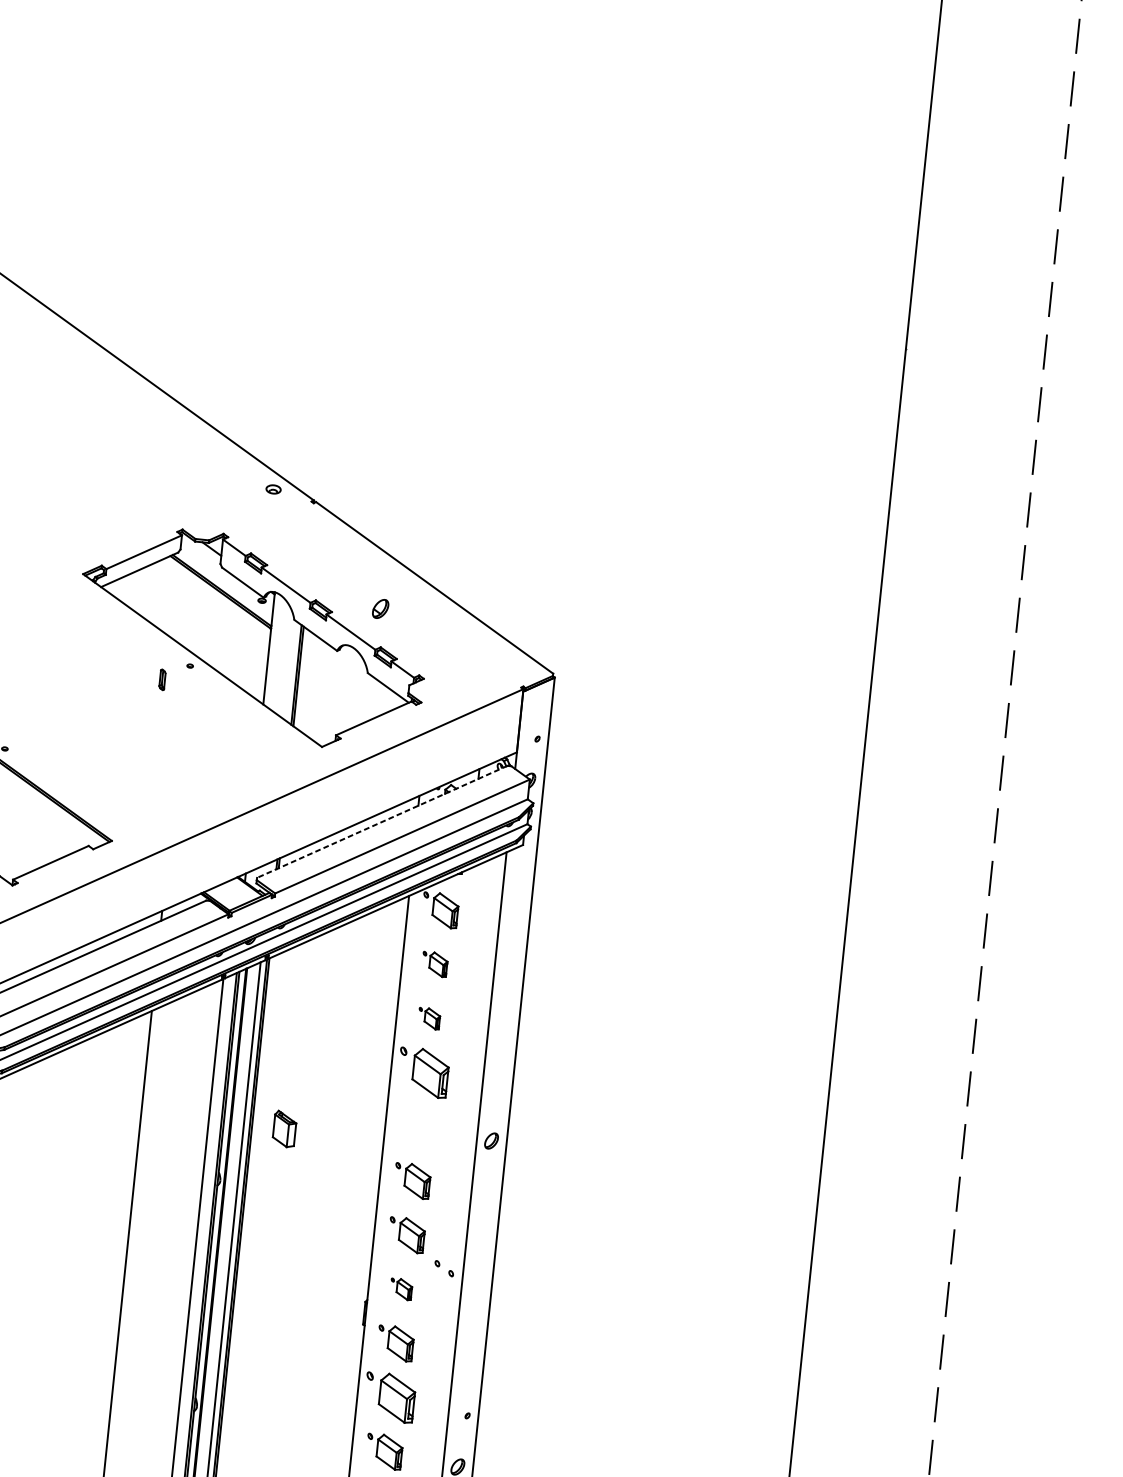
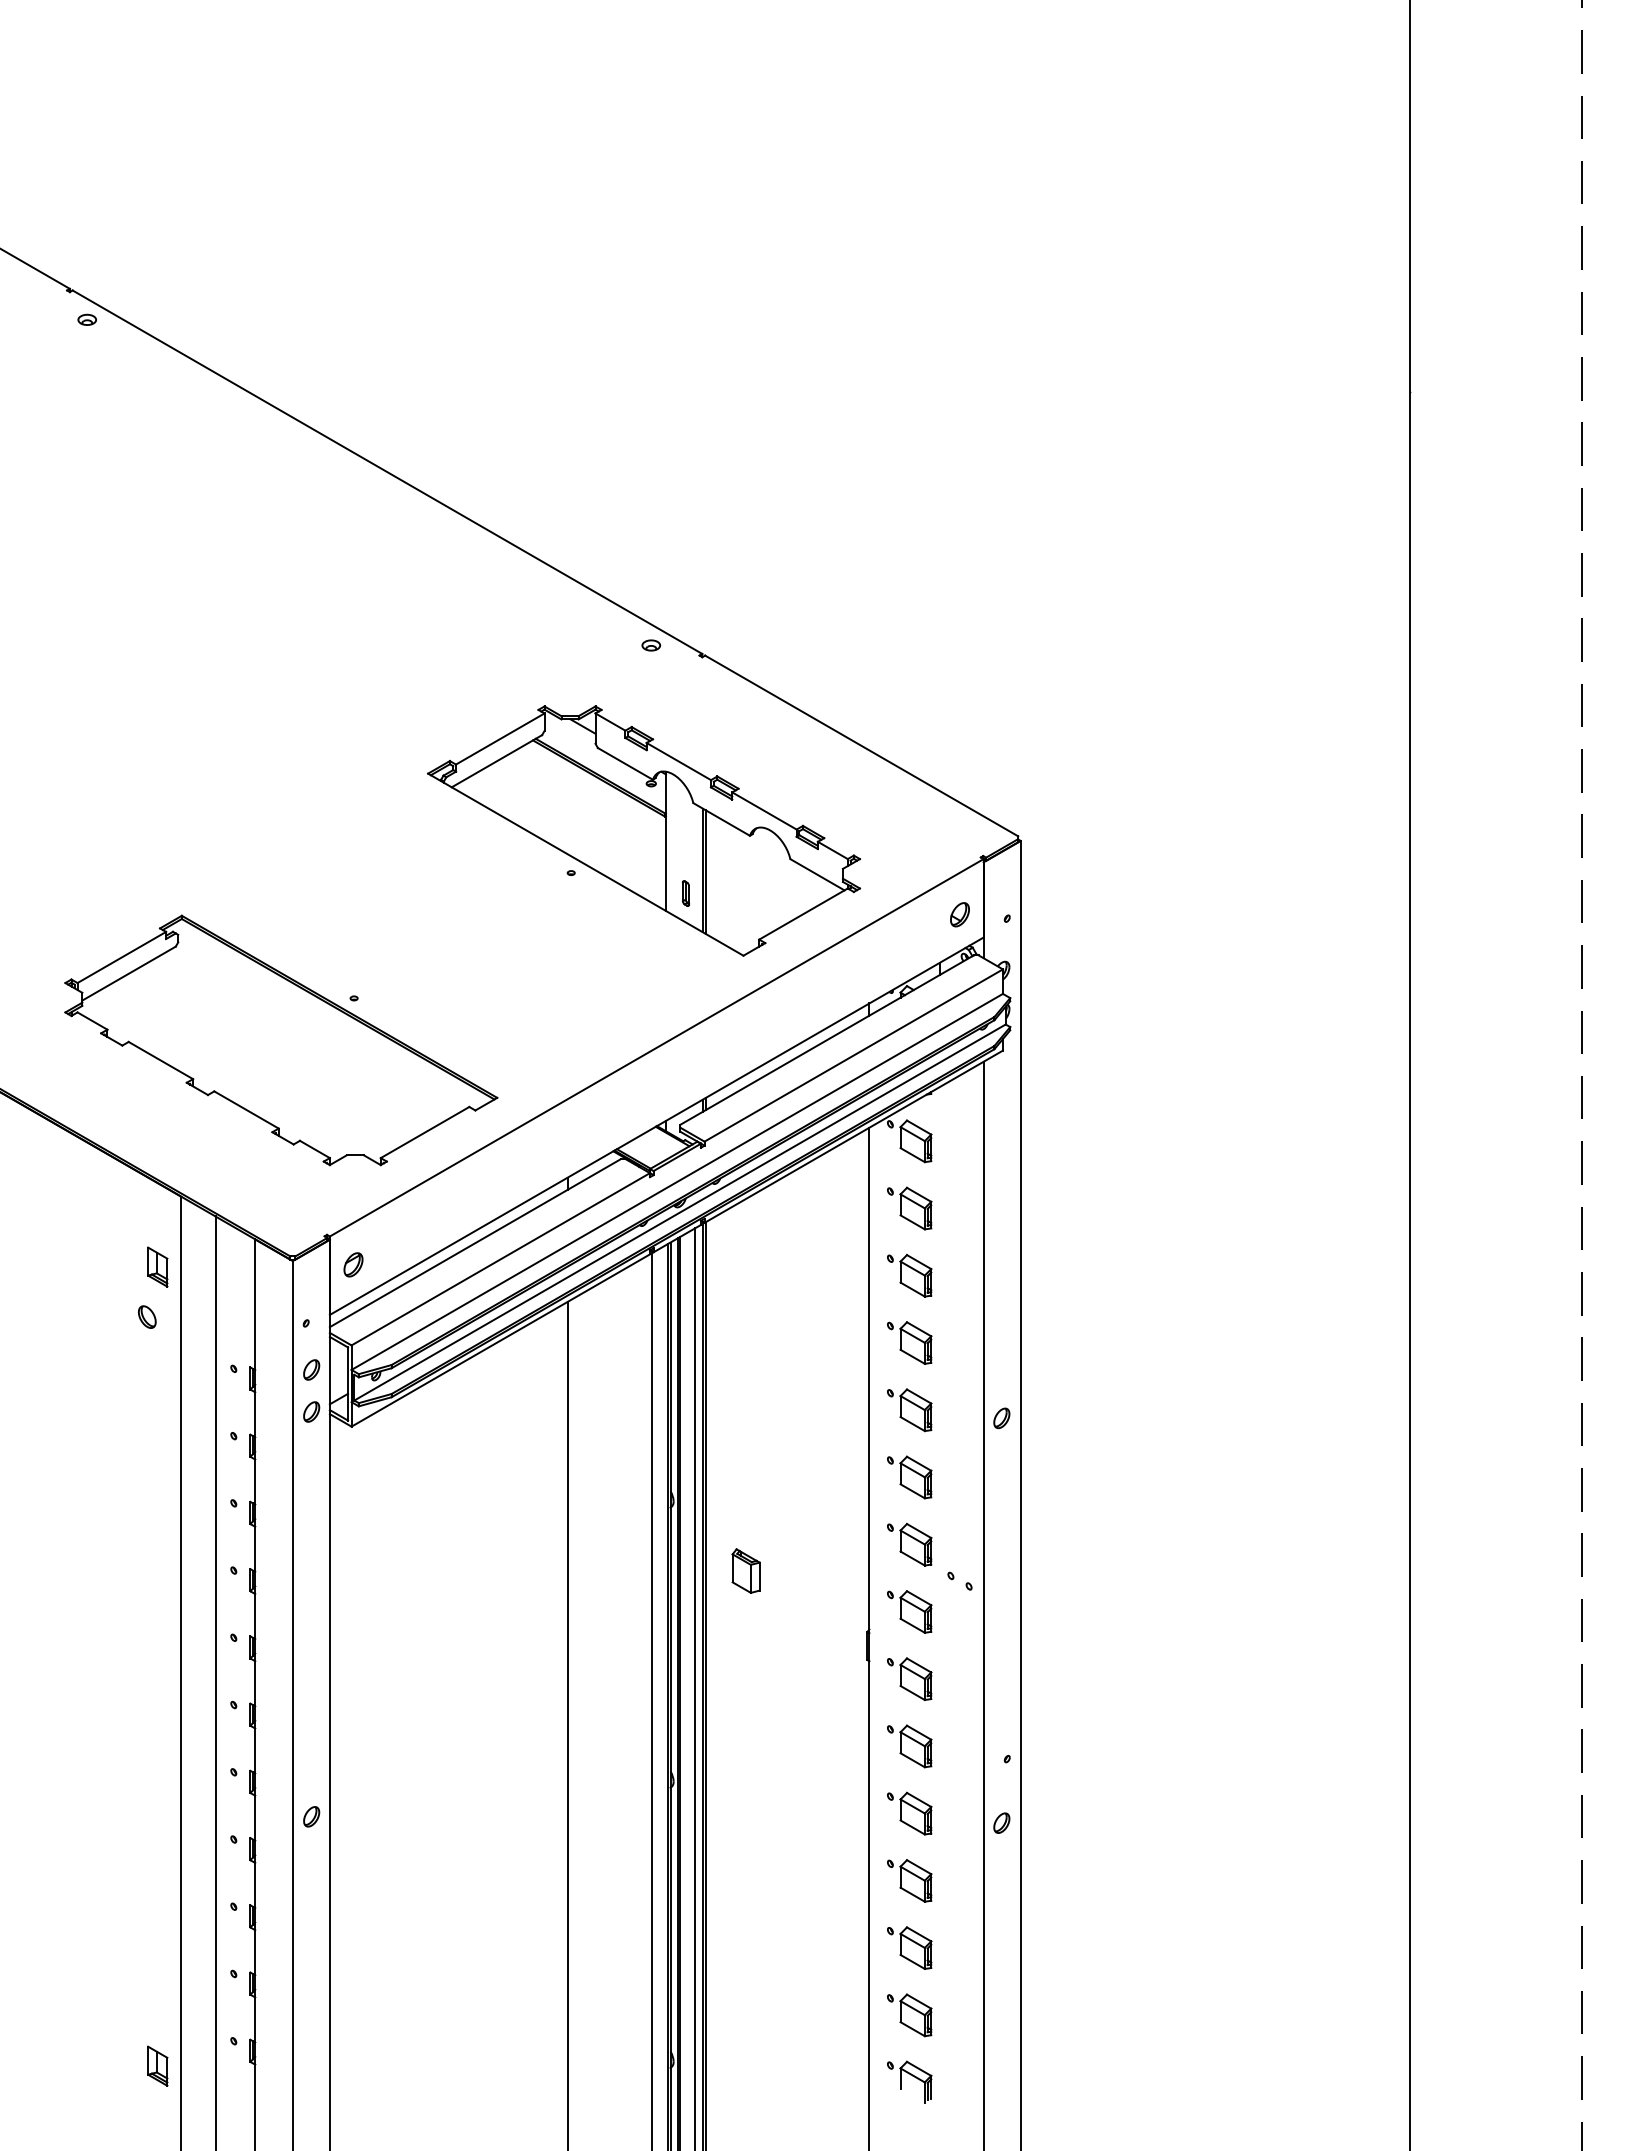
part: (380, 608) -> (959, 914), moved
part: (162, 679) -> (686, 893), moved
line: (381, 822) -> (826, 1040), dashed -> solid
part: (434, 964) -> (909, 1208), size x1.43
part: (429, 1018) -> (909, 1275), size x1.67
part: (423, 1072) -> (909, 1342), size x0.71
part: (417, 1127) -> (909, 1410), added
part: (284, 1128) -> (745, 1570), moved
part: (401, 1288) -> (909, 1611), size x1.67
part: (389, 1397) -> (909, 1746), size x0.71

